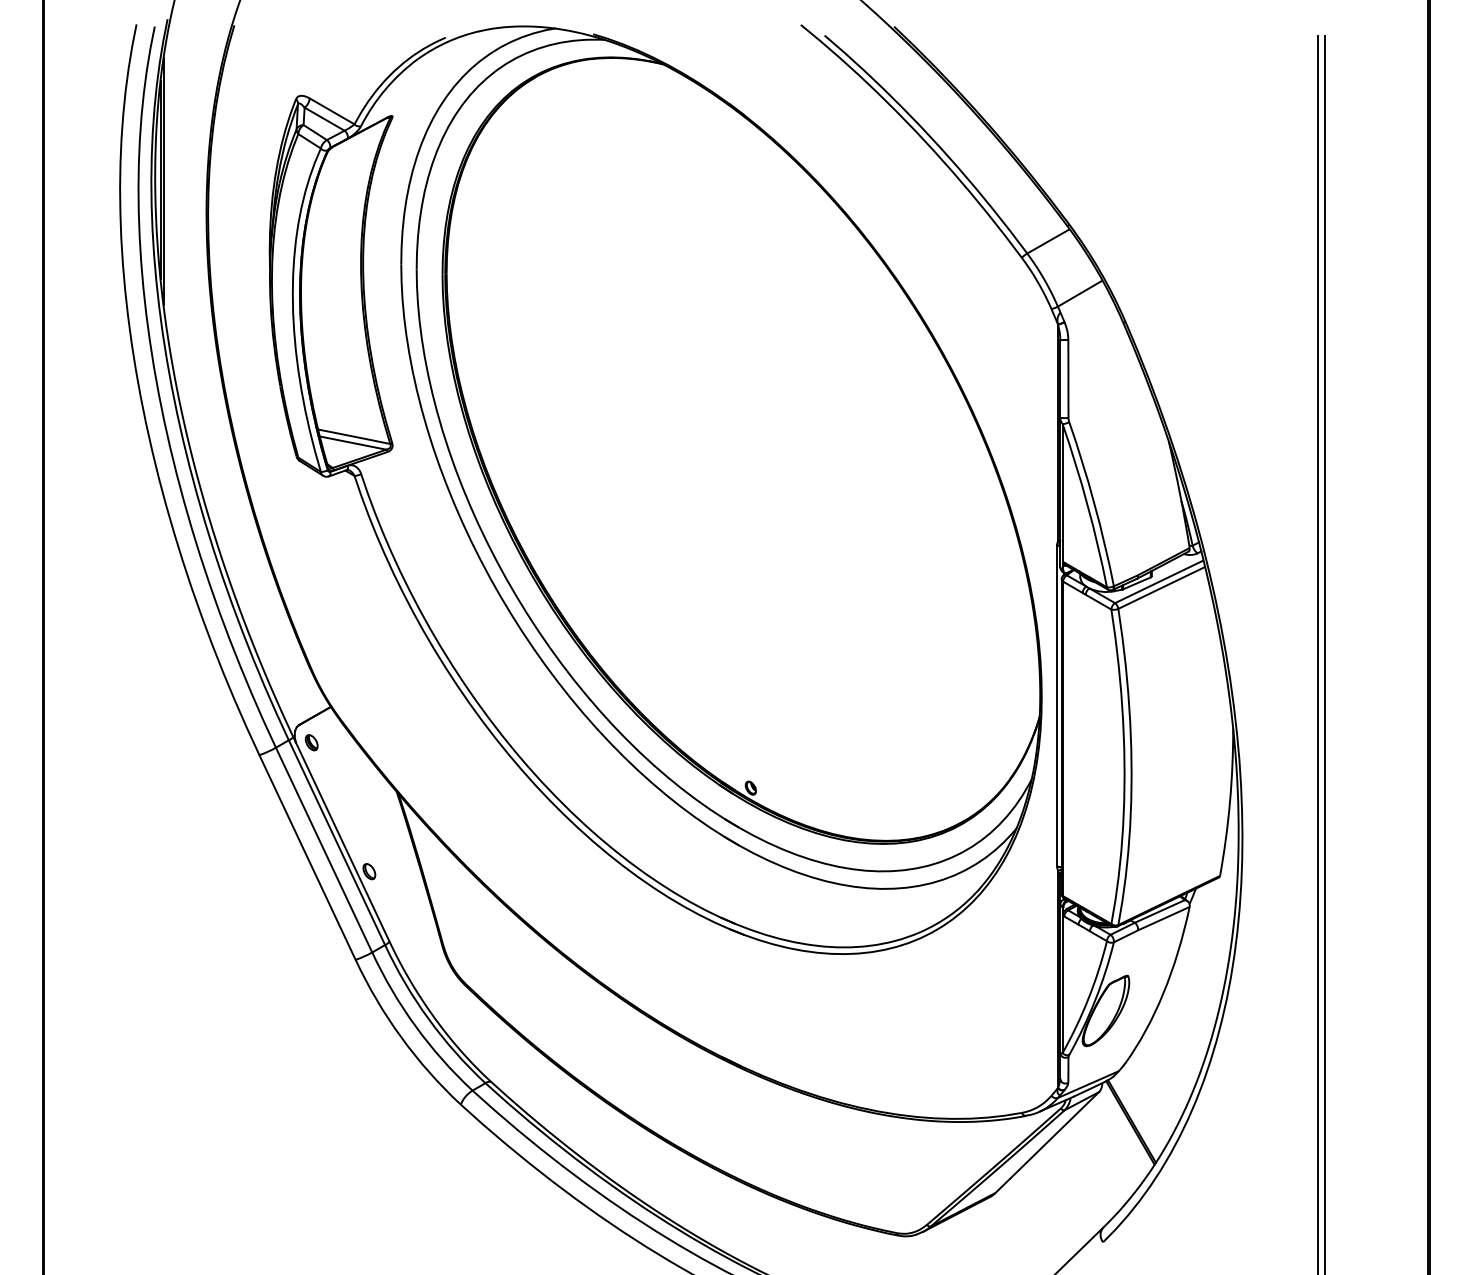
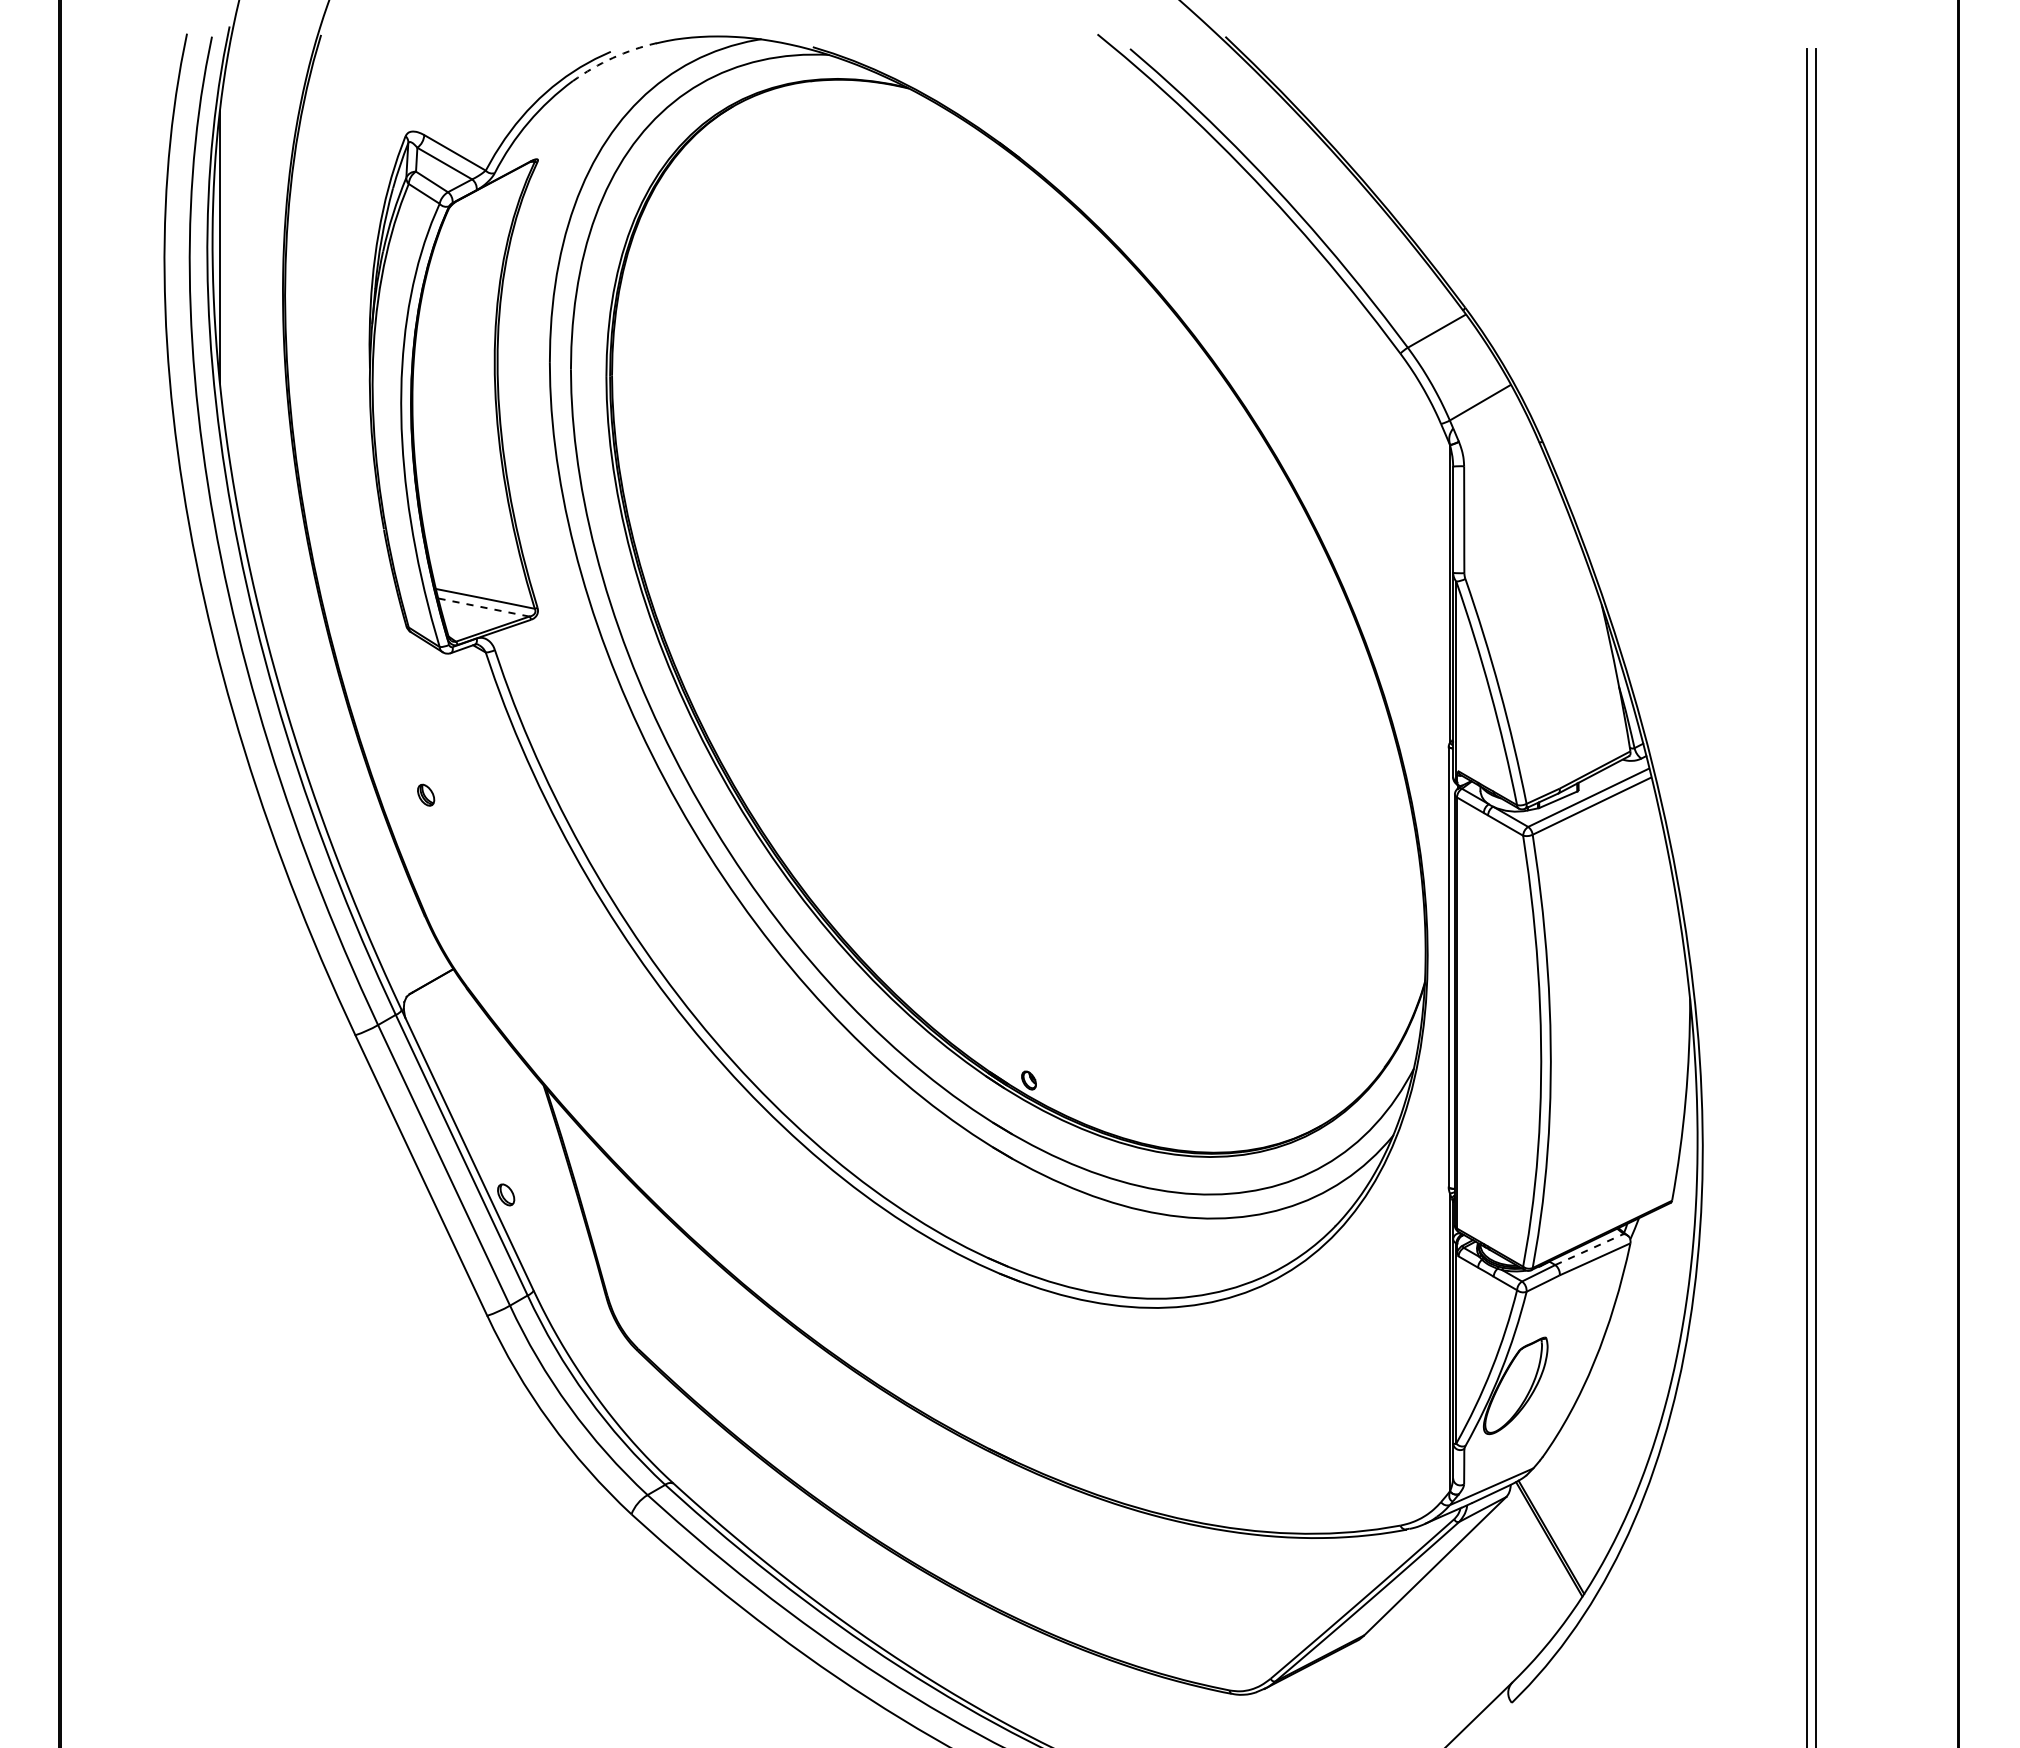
arc: (446, 41) -> (612, 57), solid -> dashed
line: (163, 181) -> (224, 249), removed
line: (352, 443) -> (483, 607), solid -> dashed
part: (312, 742) -> (426, 794), moved
line: (1159, 911) -> (1589, 1249), solid -> dashed

